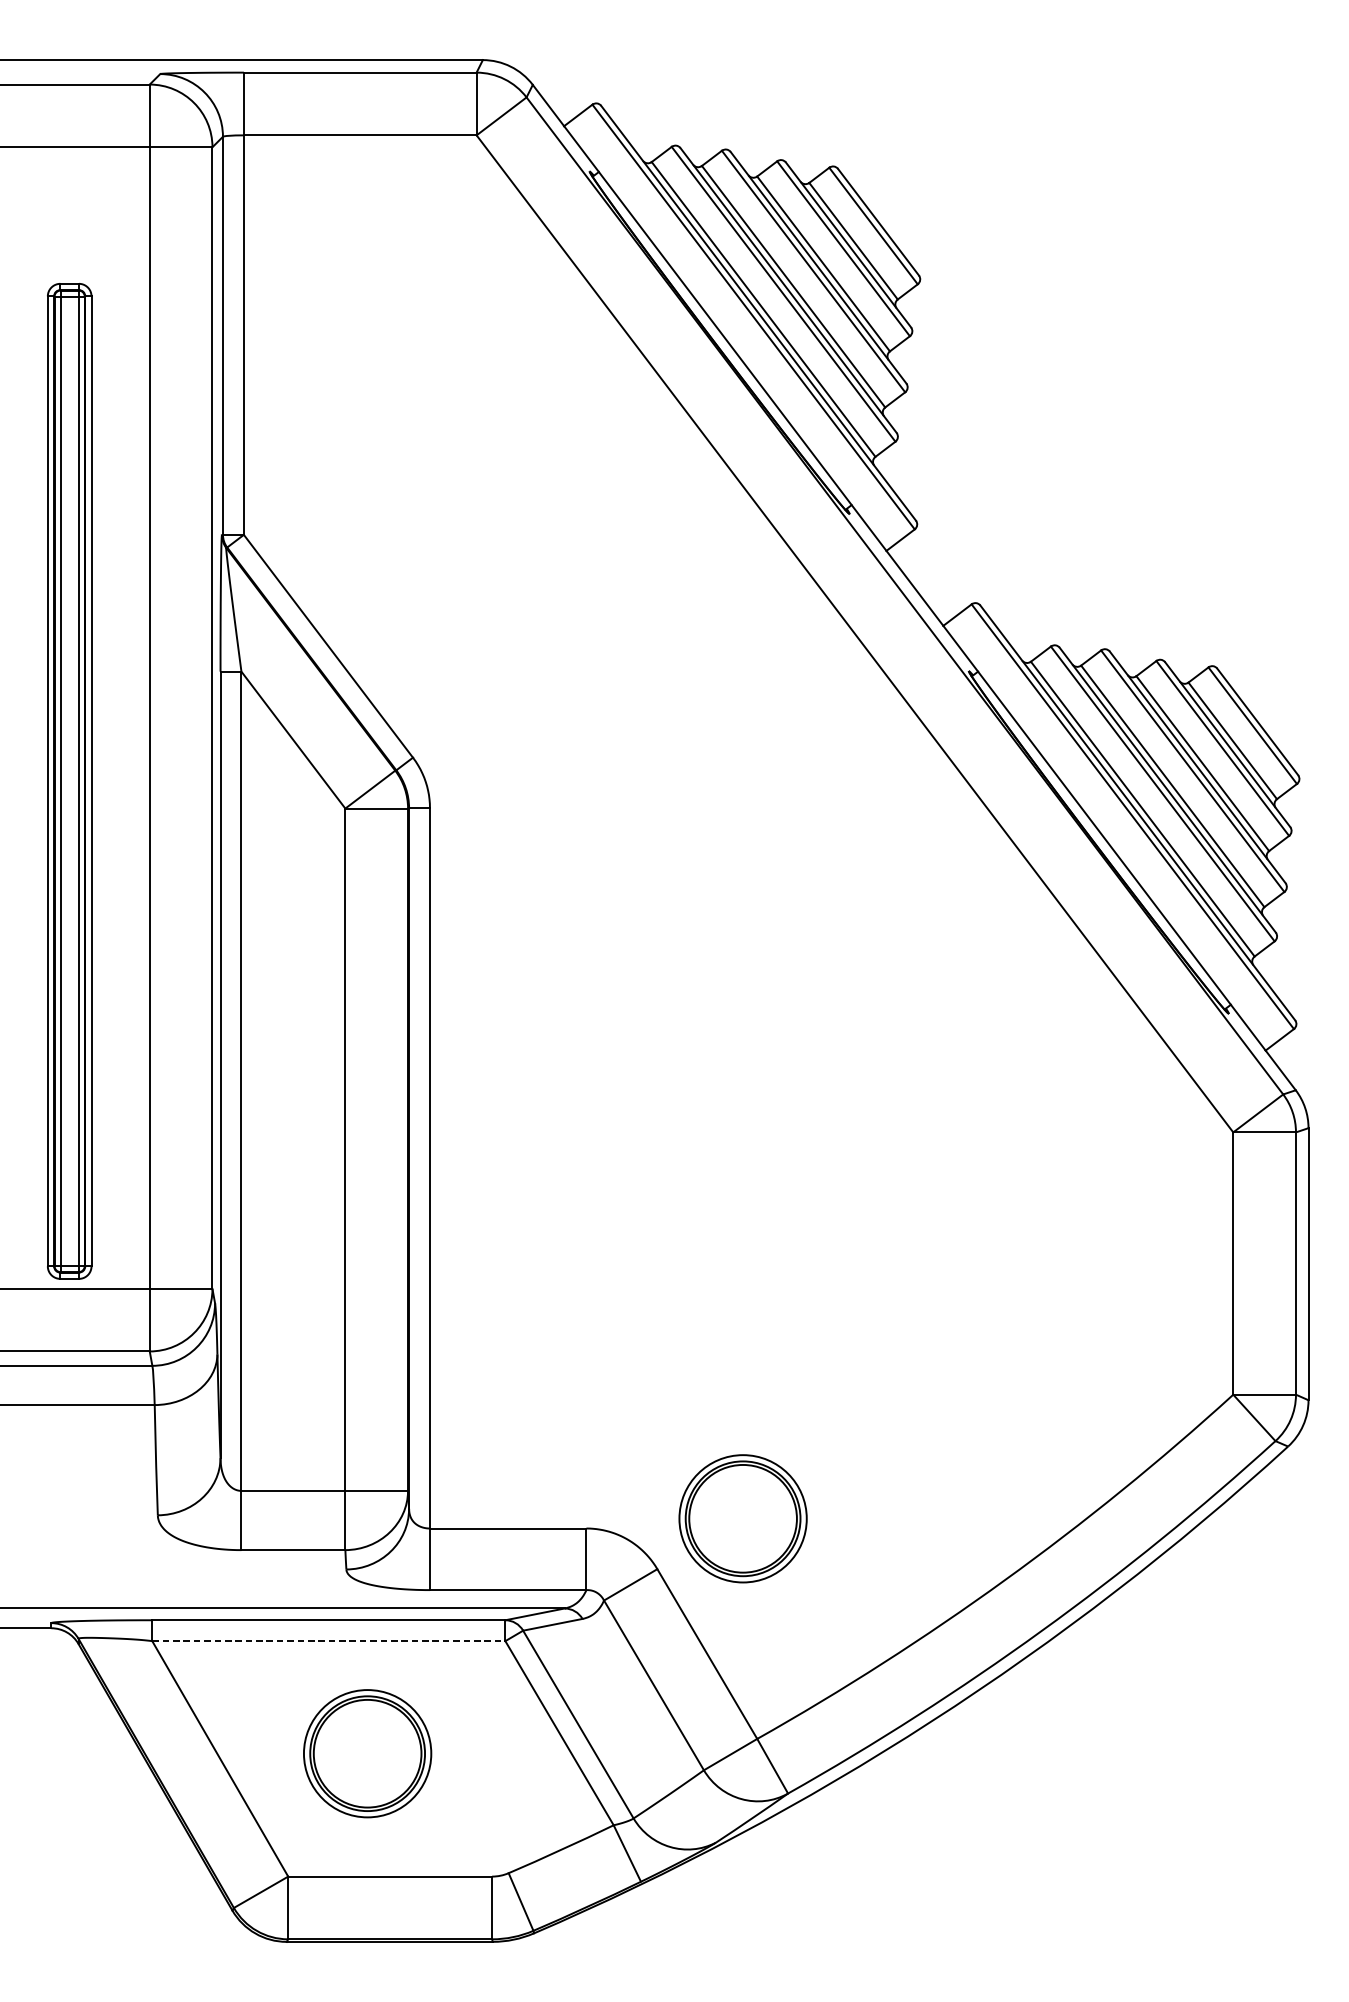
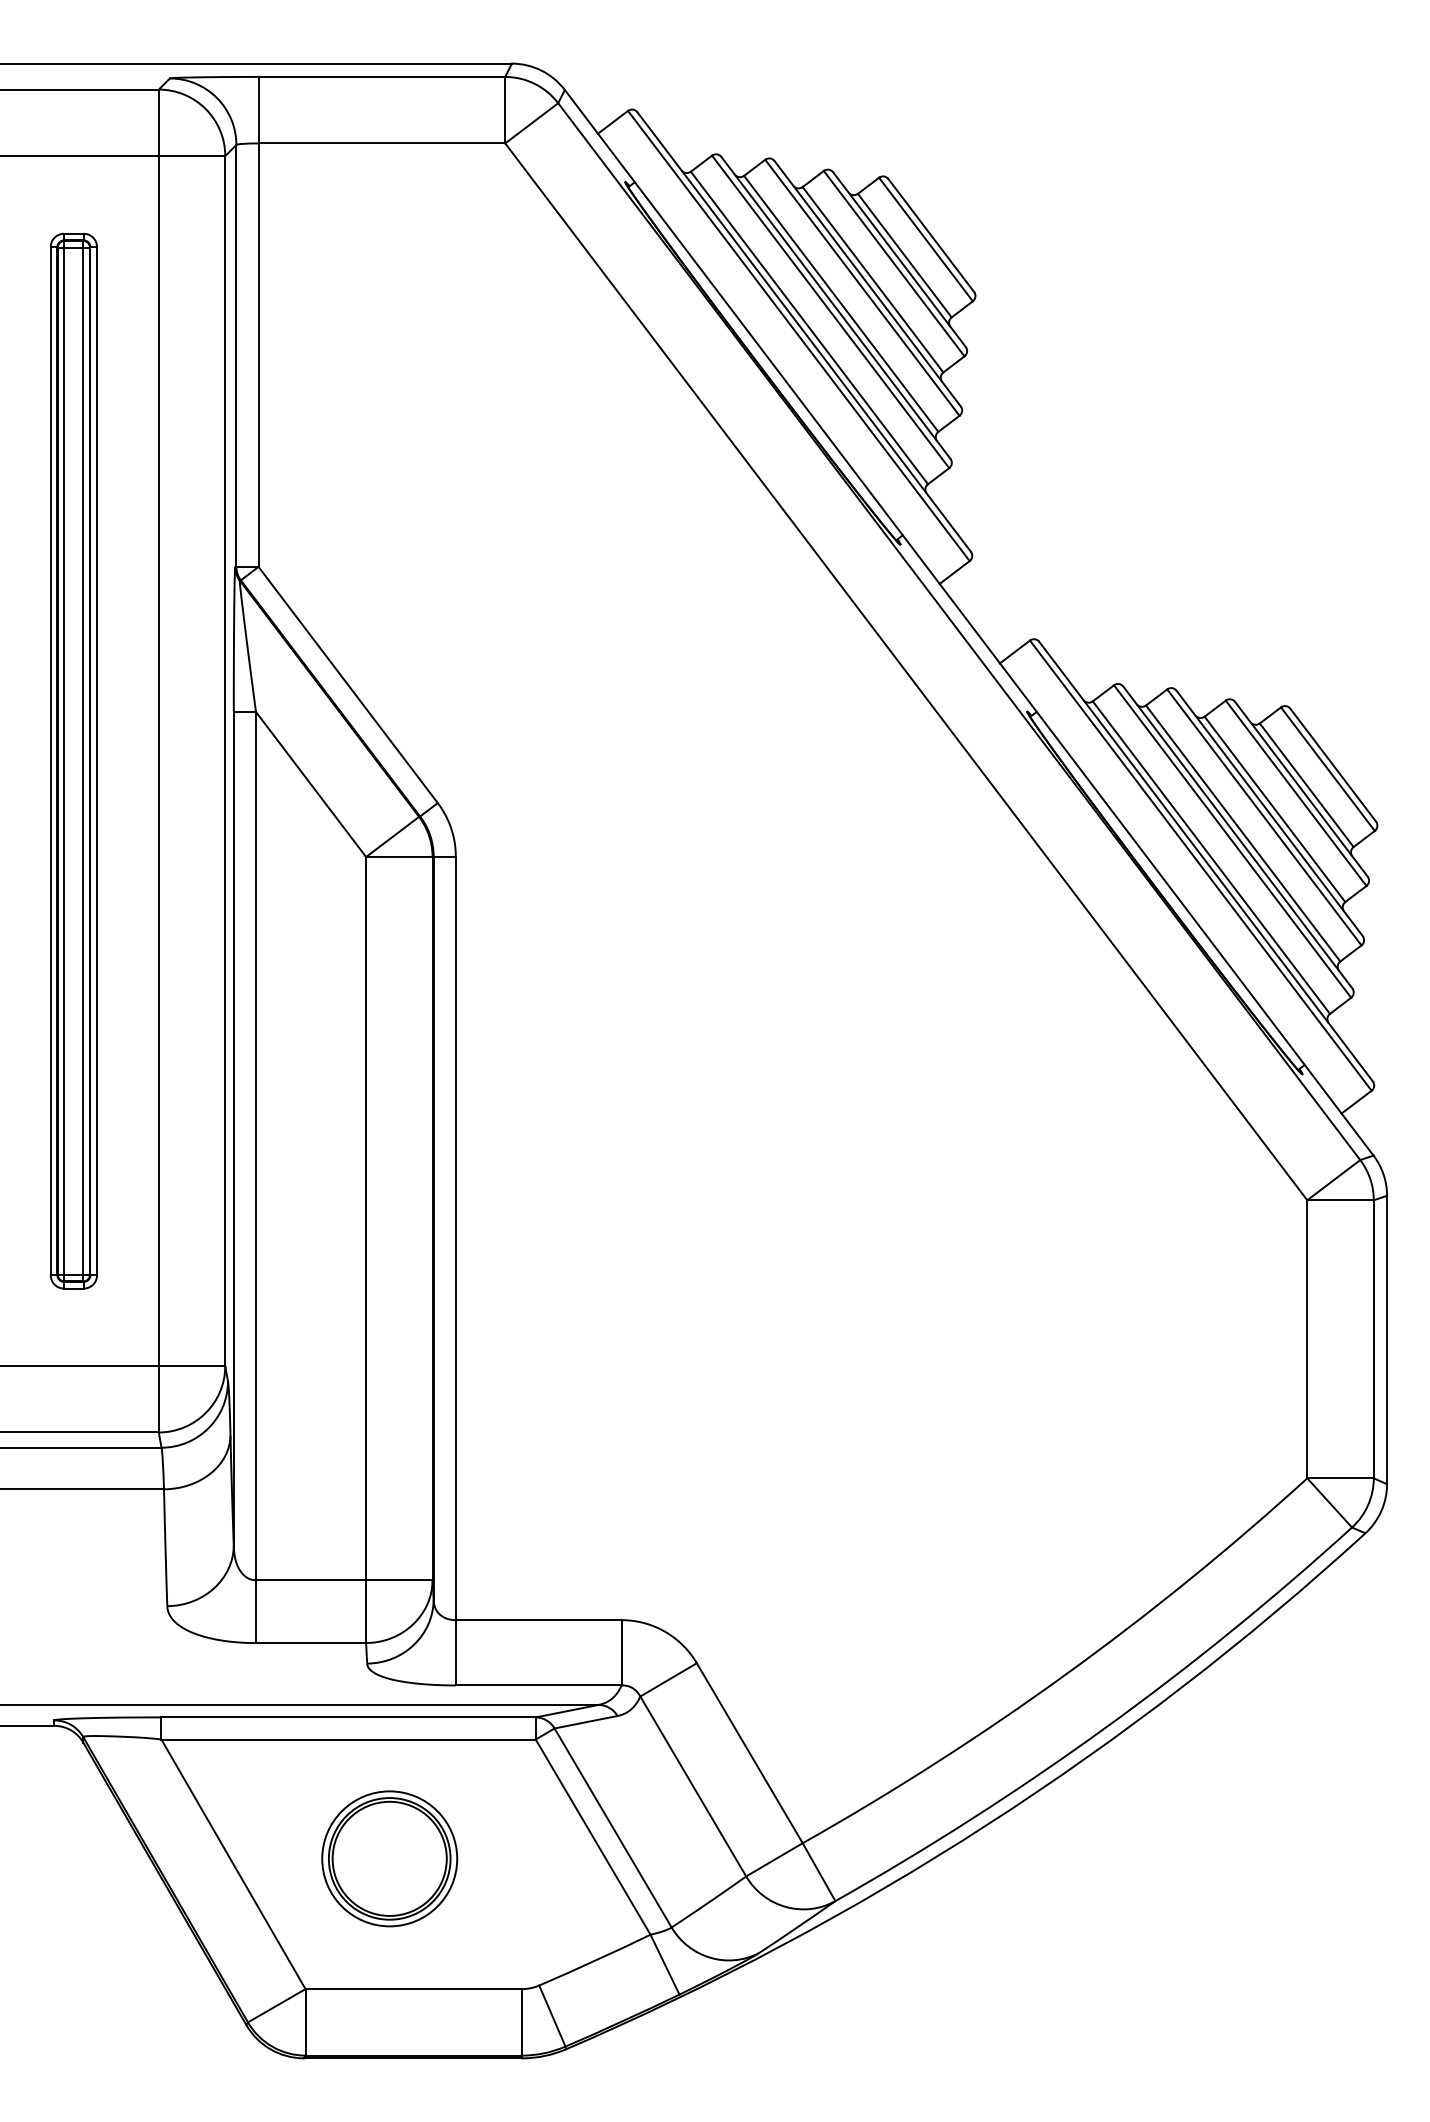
part: (69, 780) -> (73, 760), moved
part: (742, 1518) -> (787, 1609), removed
line: (329, 1641) -> (349, 1739), dashed -> solid

